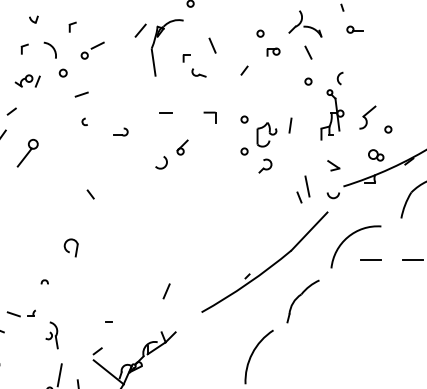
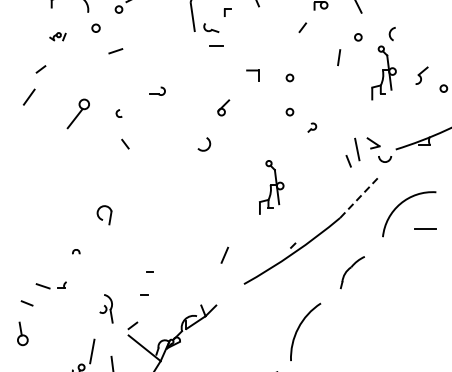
line: (244, 70) -> (302, 27), moved
part: (198, 72) -> (210, 27), moved
part: (27, 80) -> (57, 36), size x0.6
line: (165, 112) -> (216, 45), moved
part: (367, 117) -> (421, 75), size x0.7
arc: (84, 120) -> (118, 112), moved
line: (290, 125) -> (339, 57), moved
part: (266, 134) -> (313, 93), removed
part: (27, 153) -> (78, 114), moved
part: (376, 155) -> (431, 116), removed
arc: (164, 165) -> (207, 147), moved
part: (265, 165) -> (312, 127), size x0.6
part: (333, 165) -> (373, 143), moved
line: (90, 194) -> (125, 144), moved
part: (227, 221) -> (271, 186), added
line: (309, 231) -> (359, 197), solid -> dashed
line: (166, 291) -> (224, 255), moved
line: (113, 300) -> (149, 271), added
part: (302, 301) -> (351, 272), size x0.7
part: (51, 335) -> (105, 308), moved

